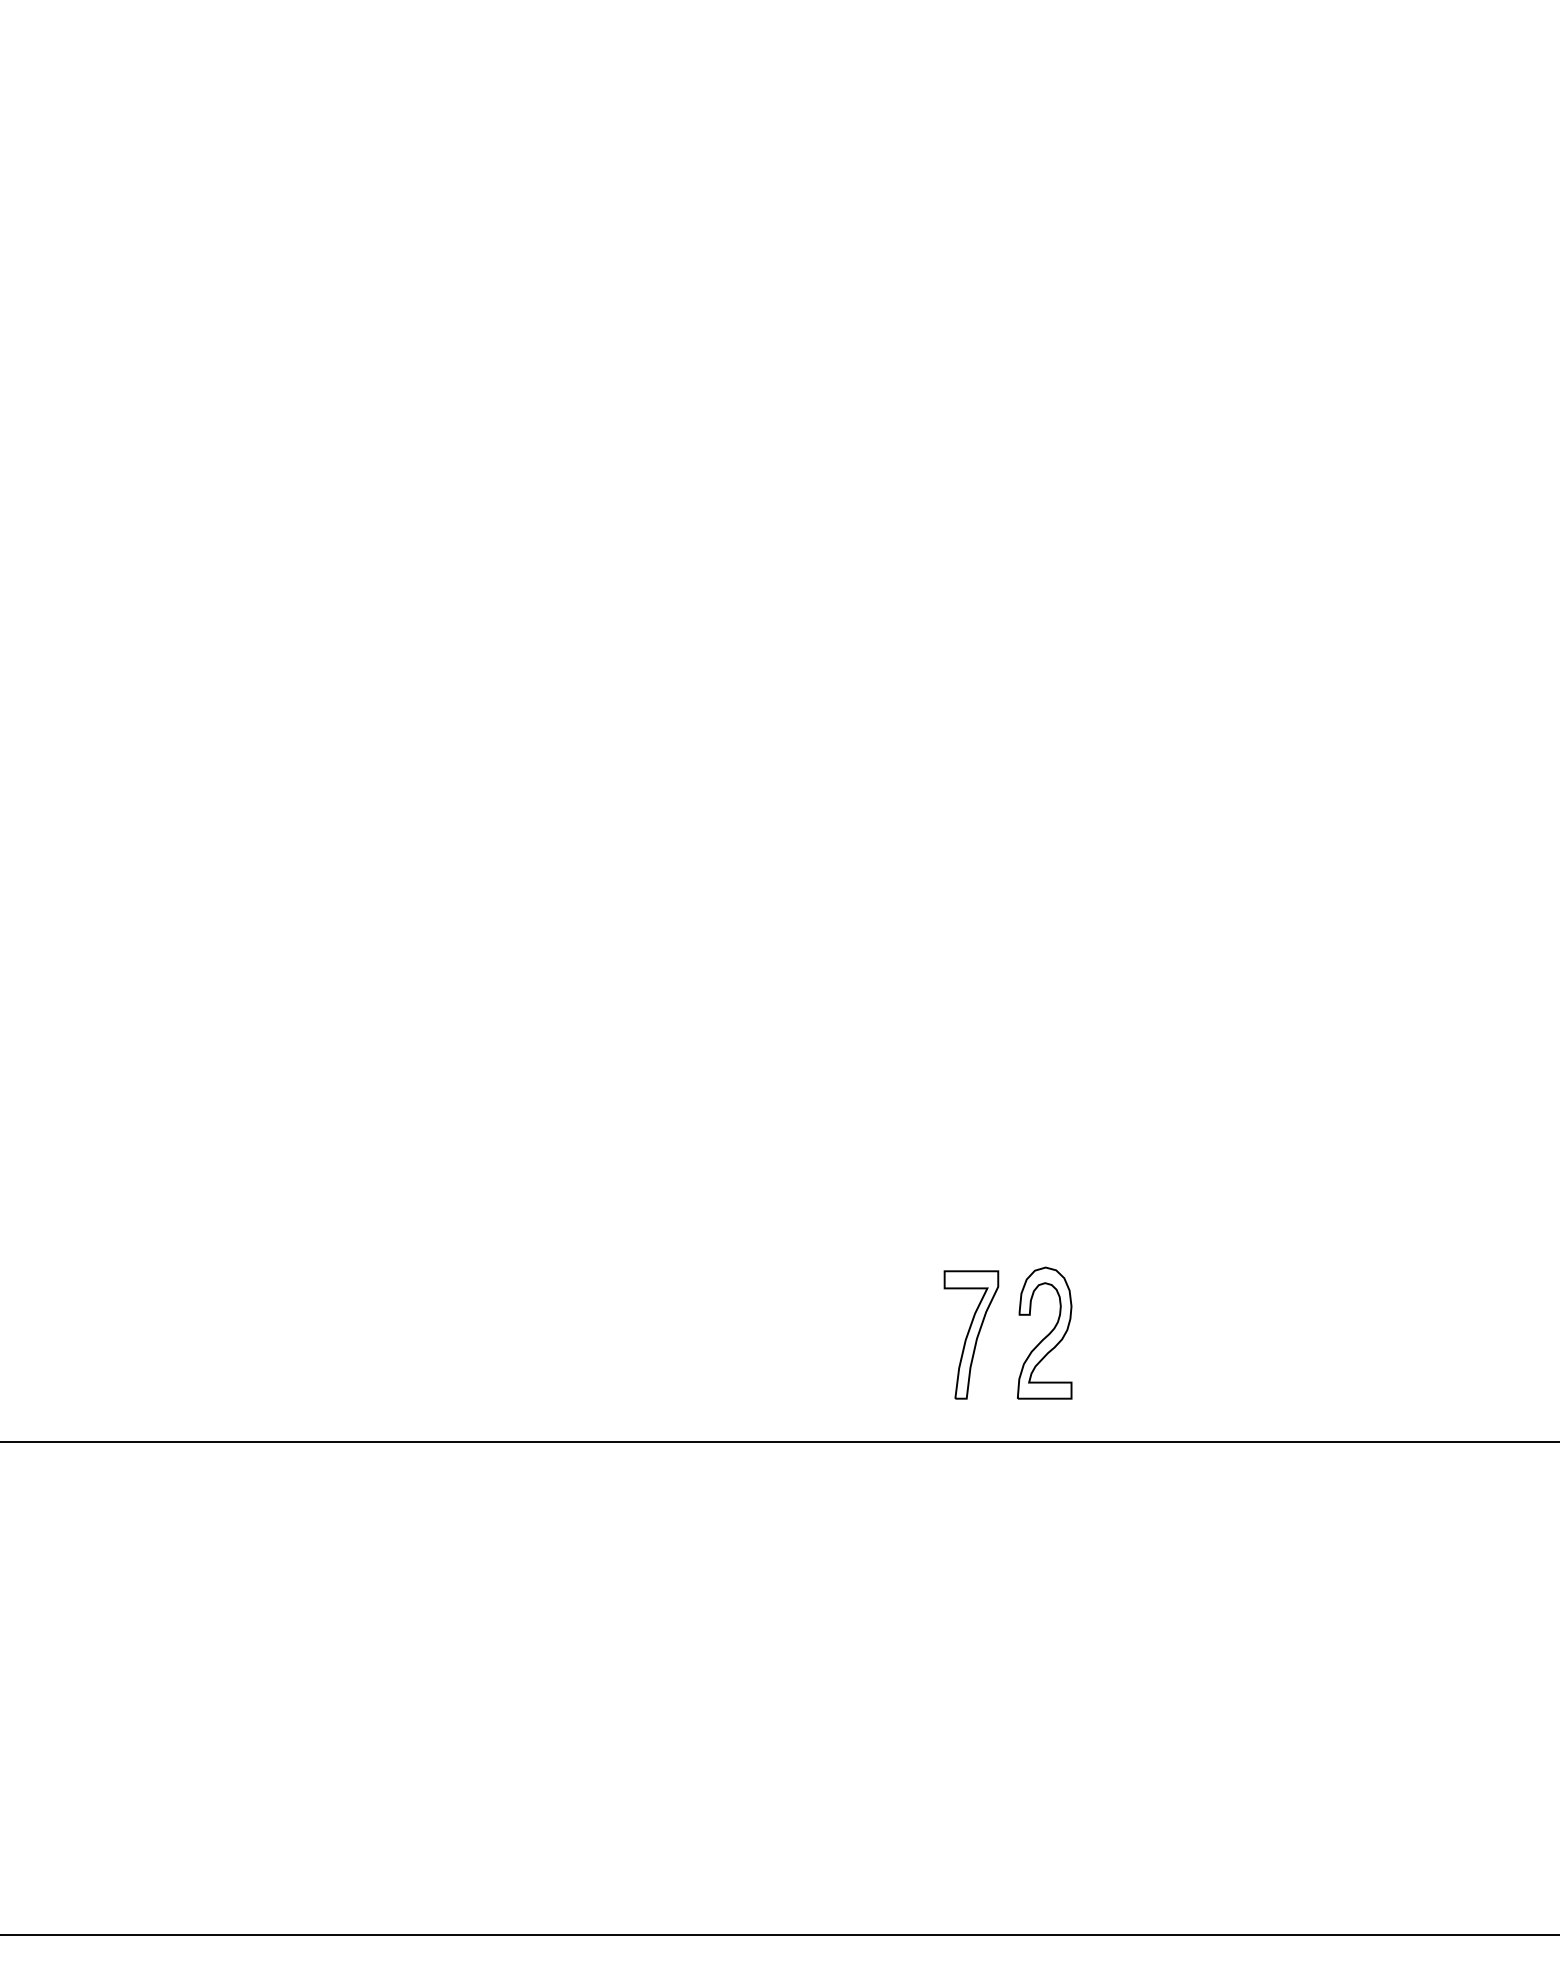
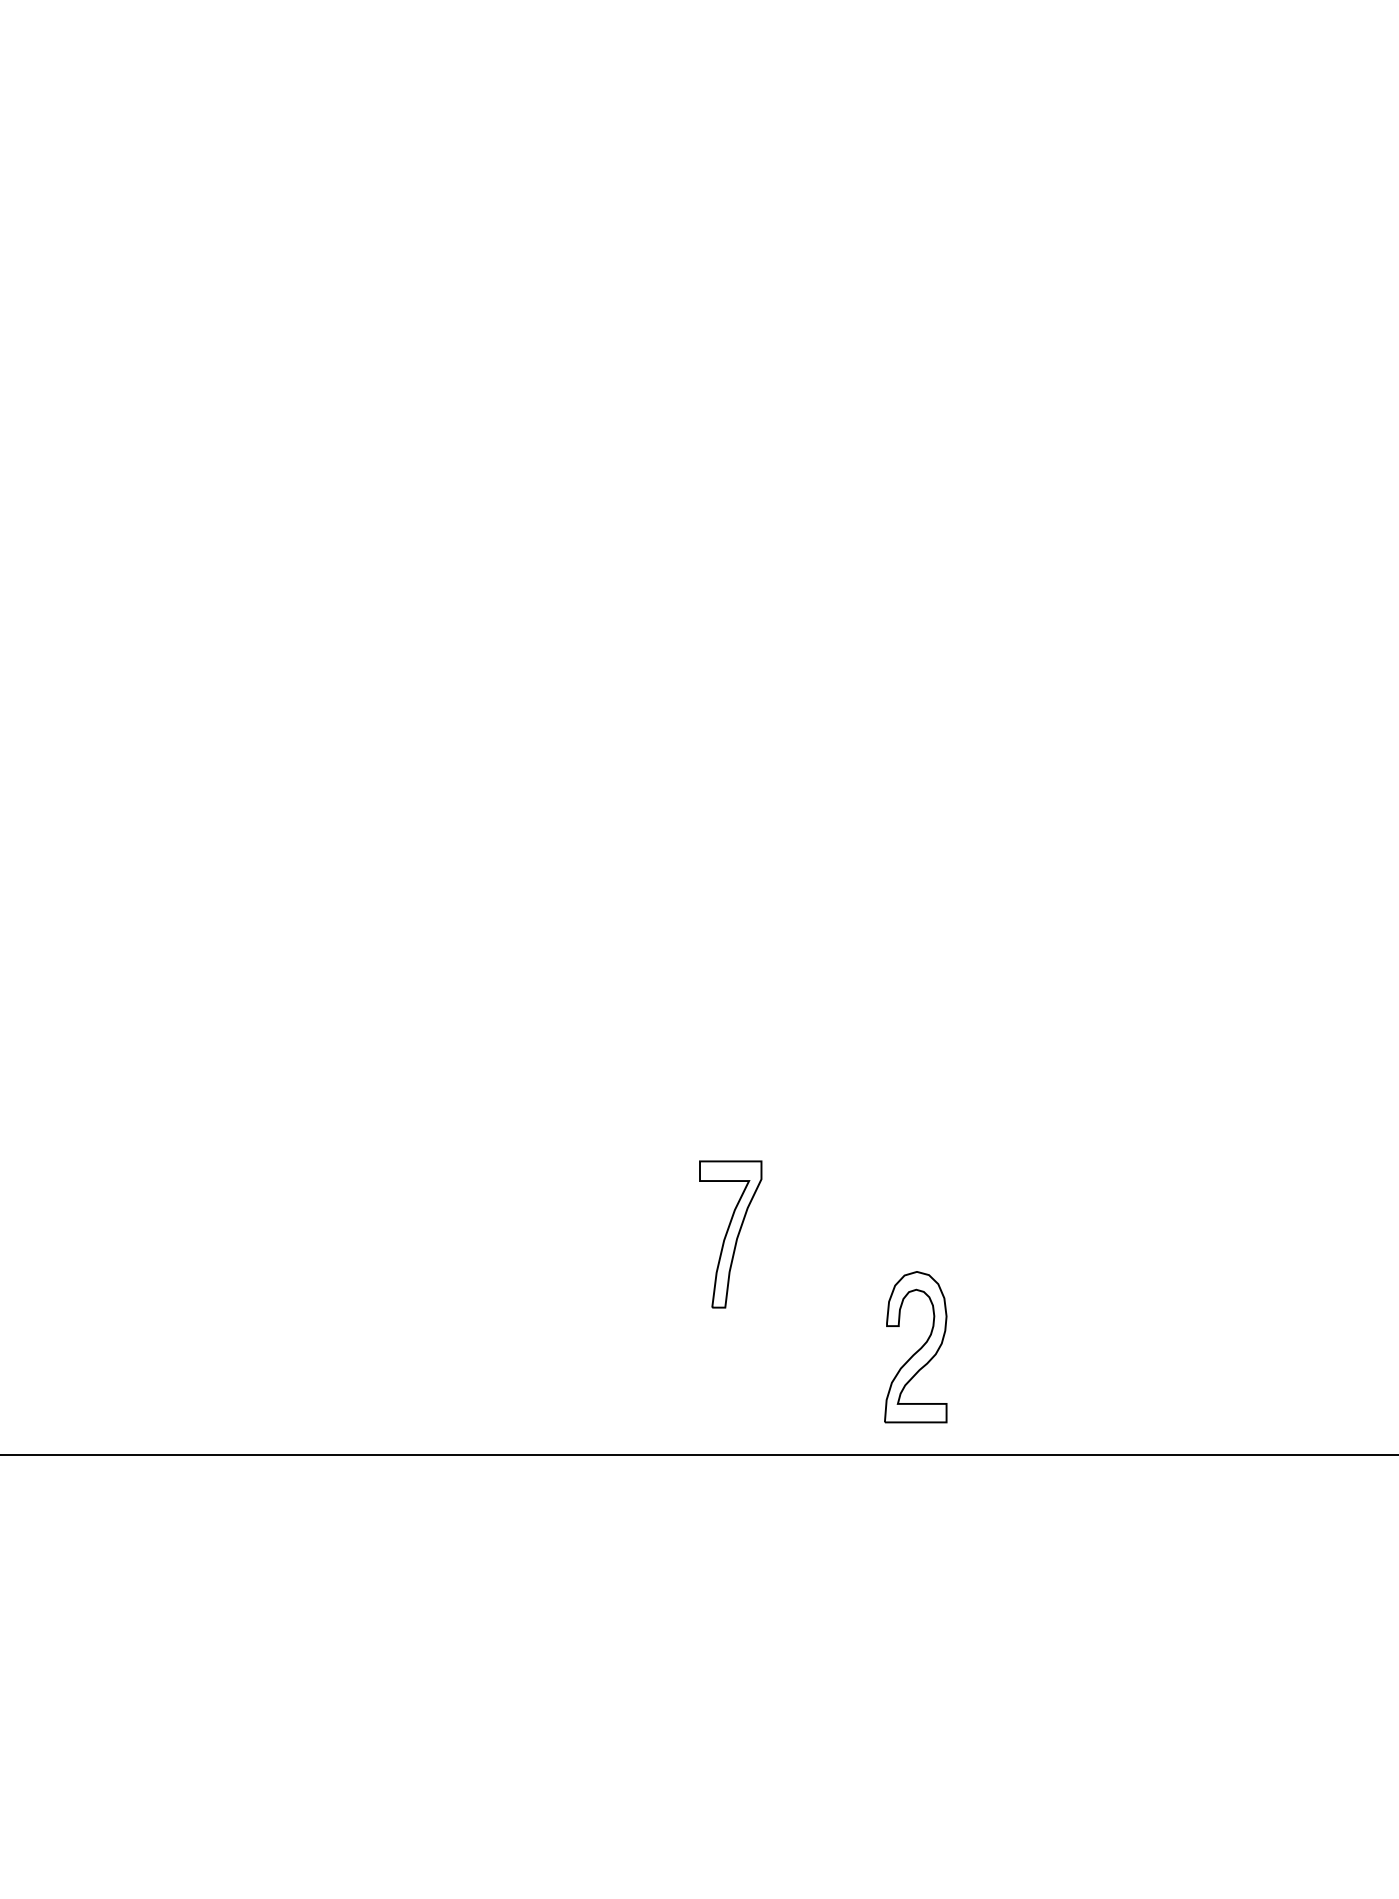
part: (1044, 1332) -> (915, 1346), moved
part: (971, 1334) -> (730, 1233), moved

